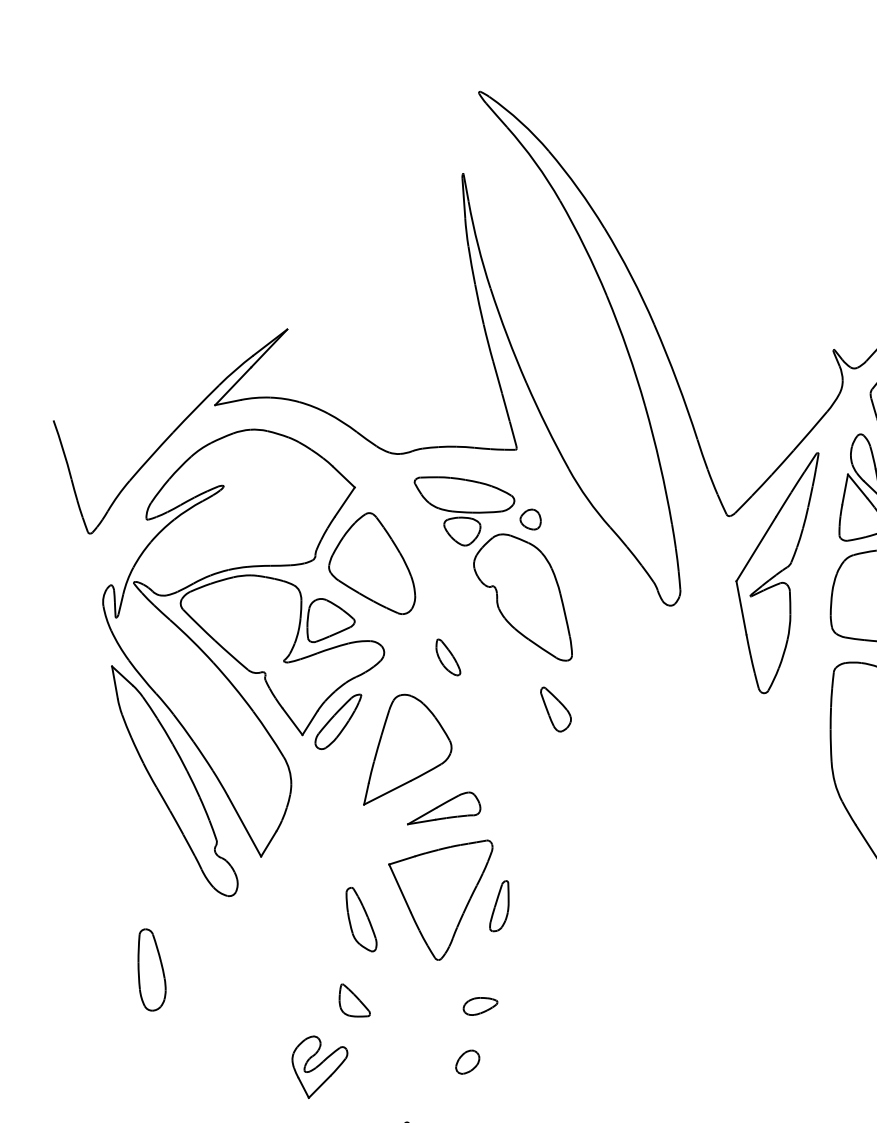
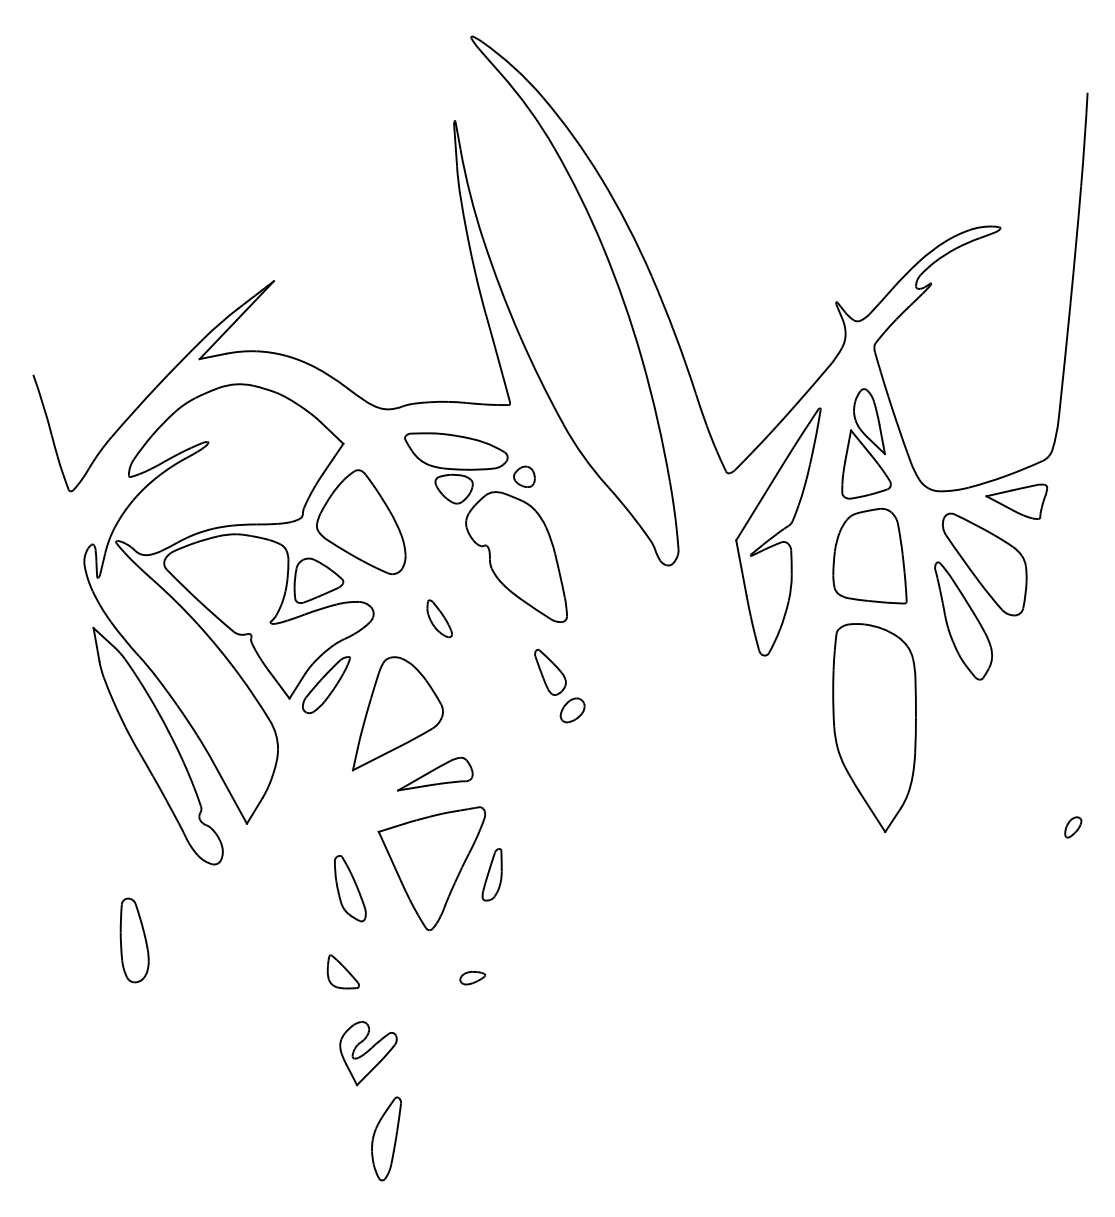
part: (480, 1006) -> (472, 978), size x0.71
part: (467, 1062) -> (572, 710), moved
part: (319, 1067) -> (368, 1053), moved

